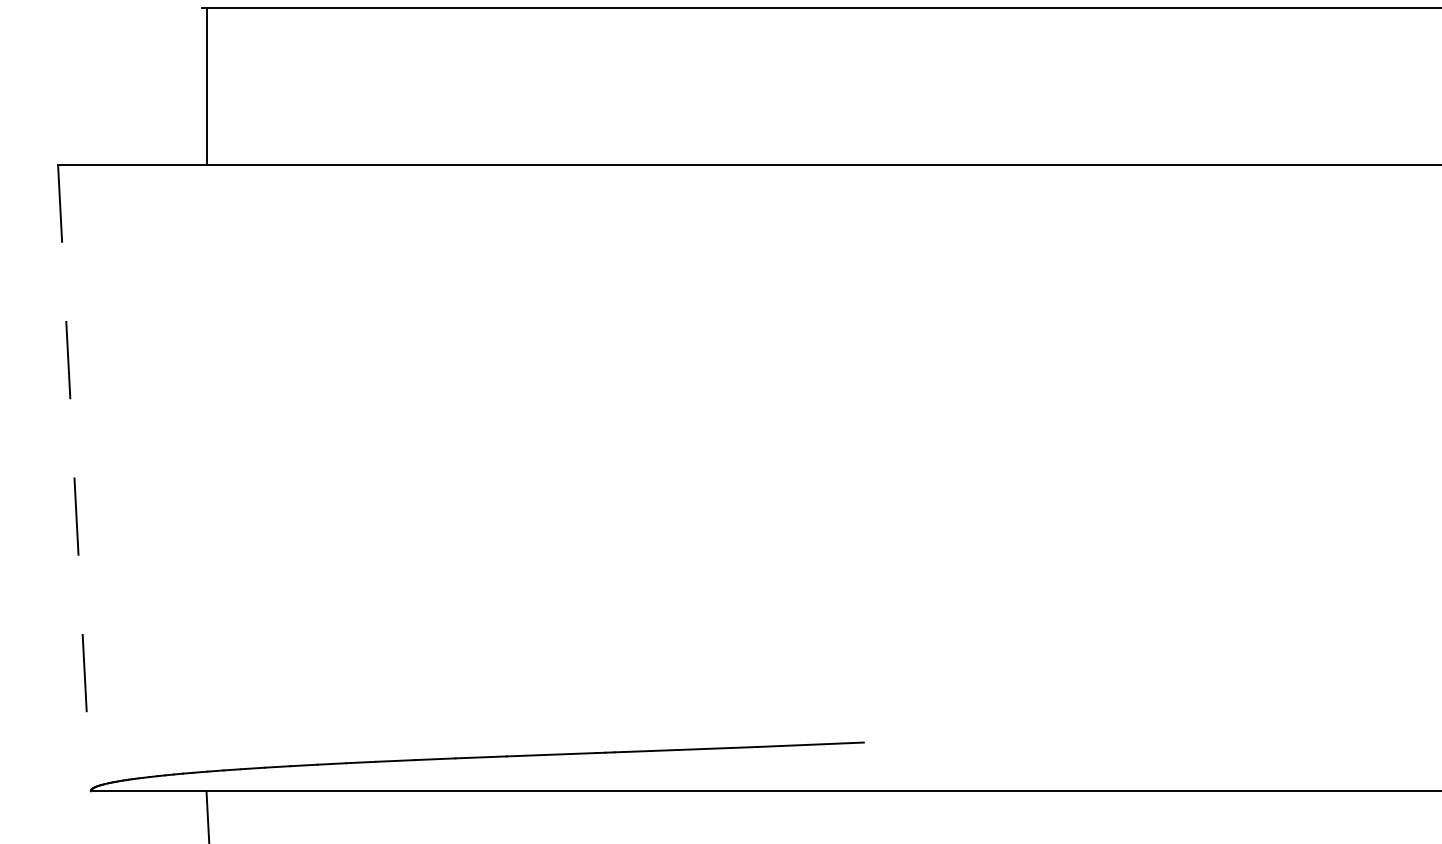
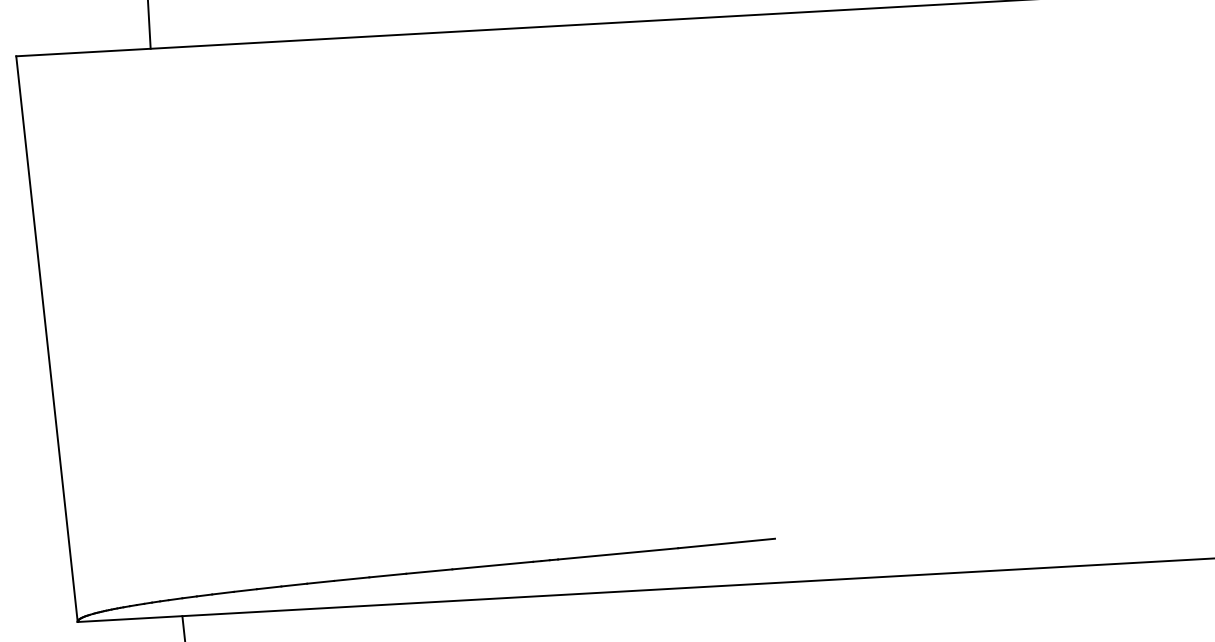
line: (74, 477) -> (46, 338), dashed -> solid

